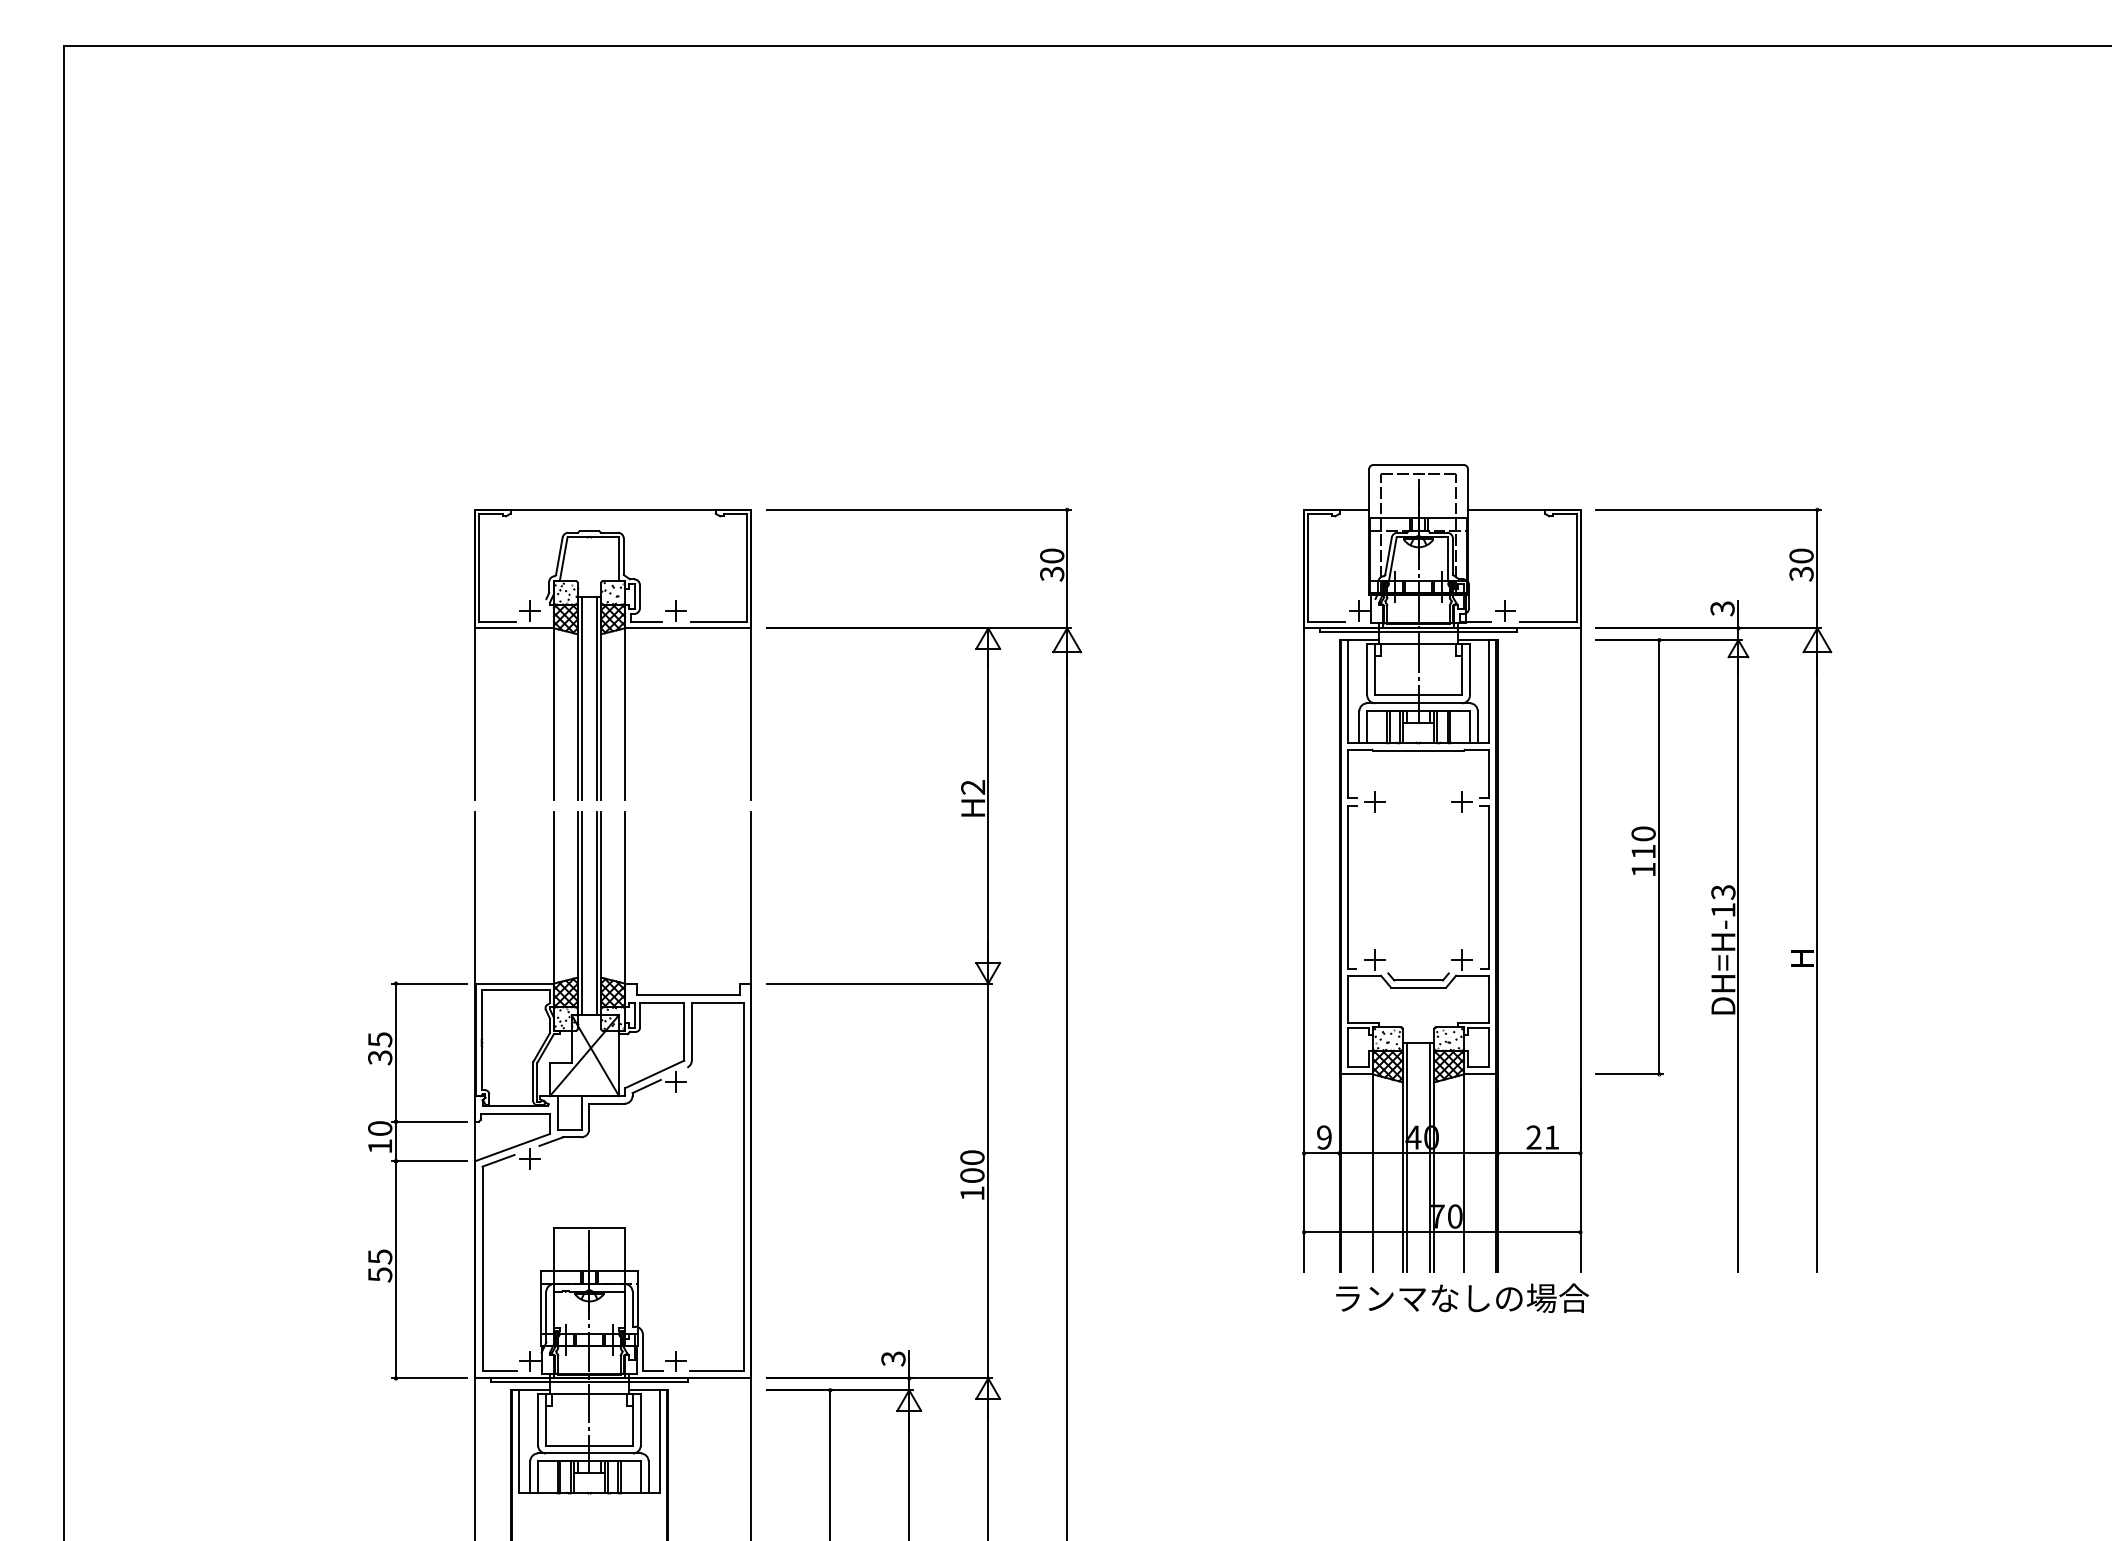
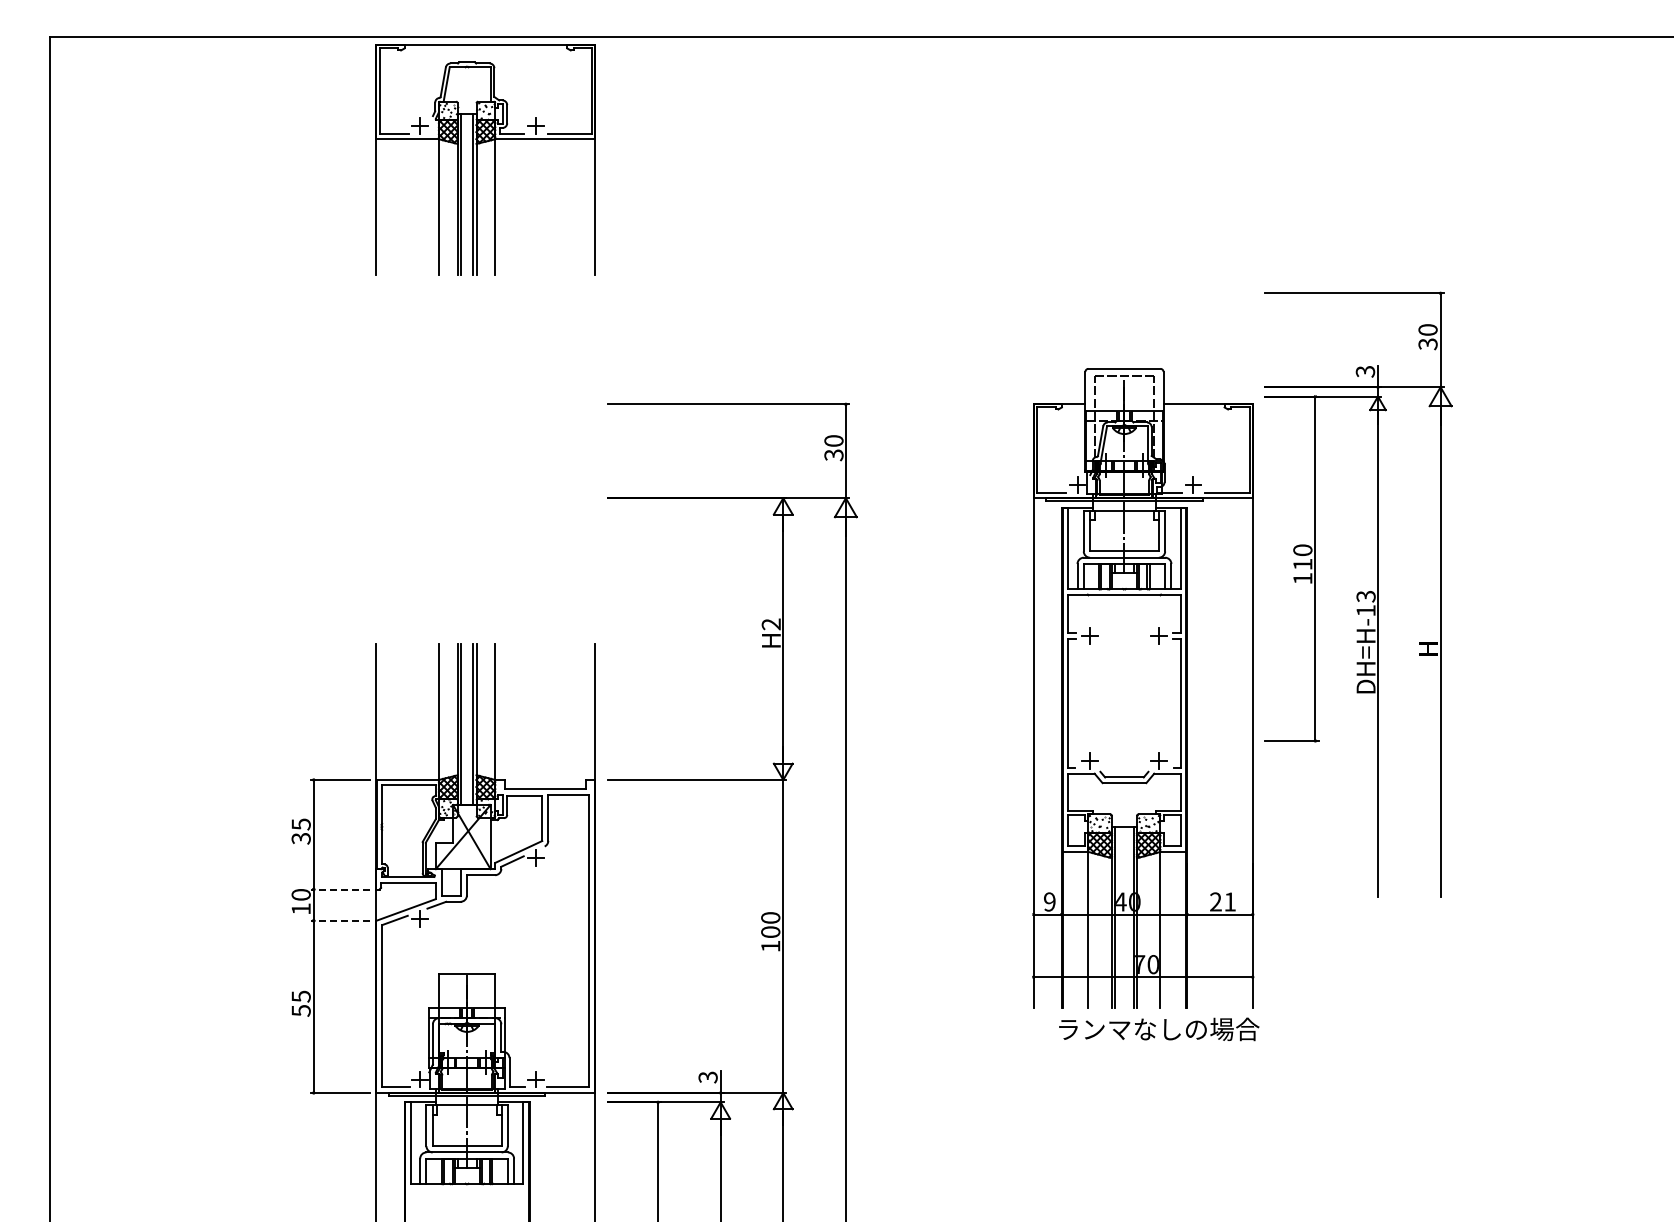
part: (602, 653) -> (477, 159), moved
part: (1713, 889) -> (1358, 594), moved
line: (429, 1121) -> (340, 889), solid -> dashed
line: (429, 1160) -> (340, 920), solid -> dashed

